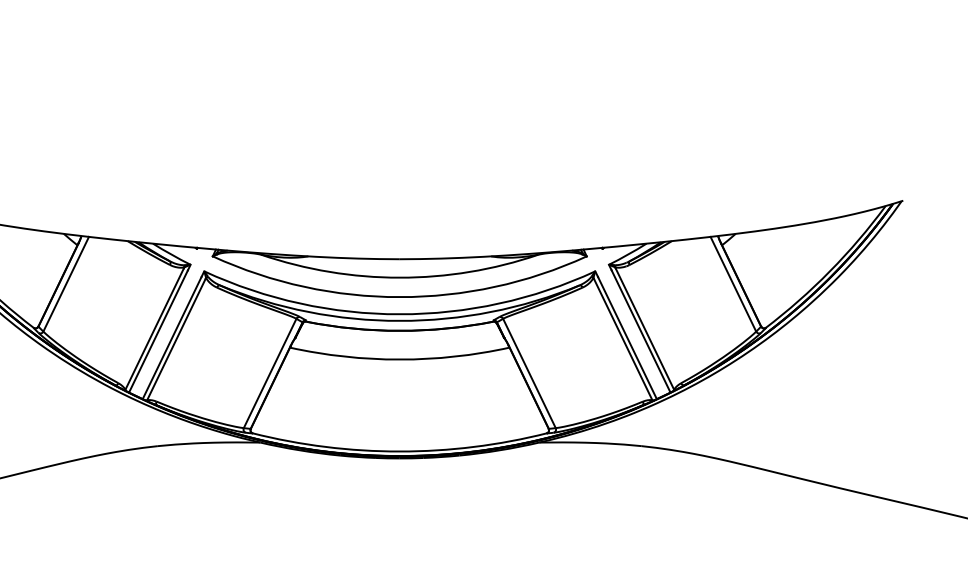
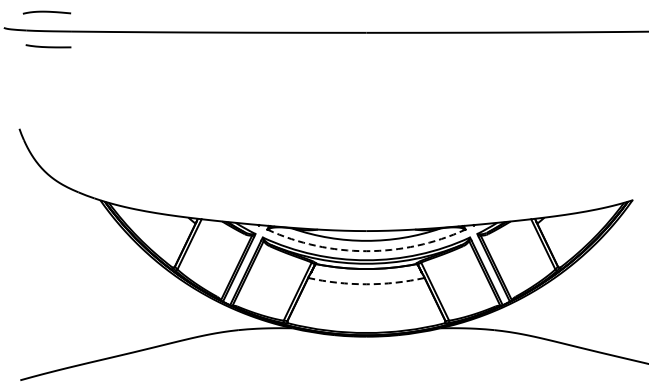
arc: (399, 297) -> (366, 251), solid -> dashed
arc: (399, 359) -> (366, 284), solid -> dashed

